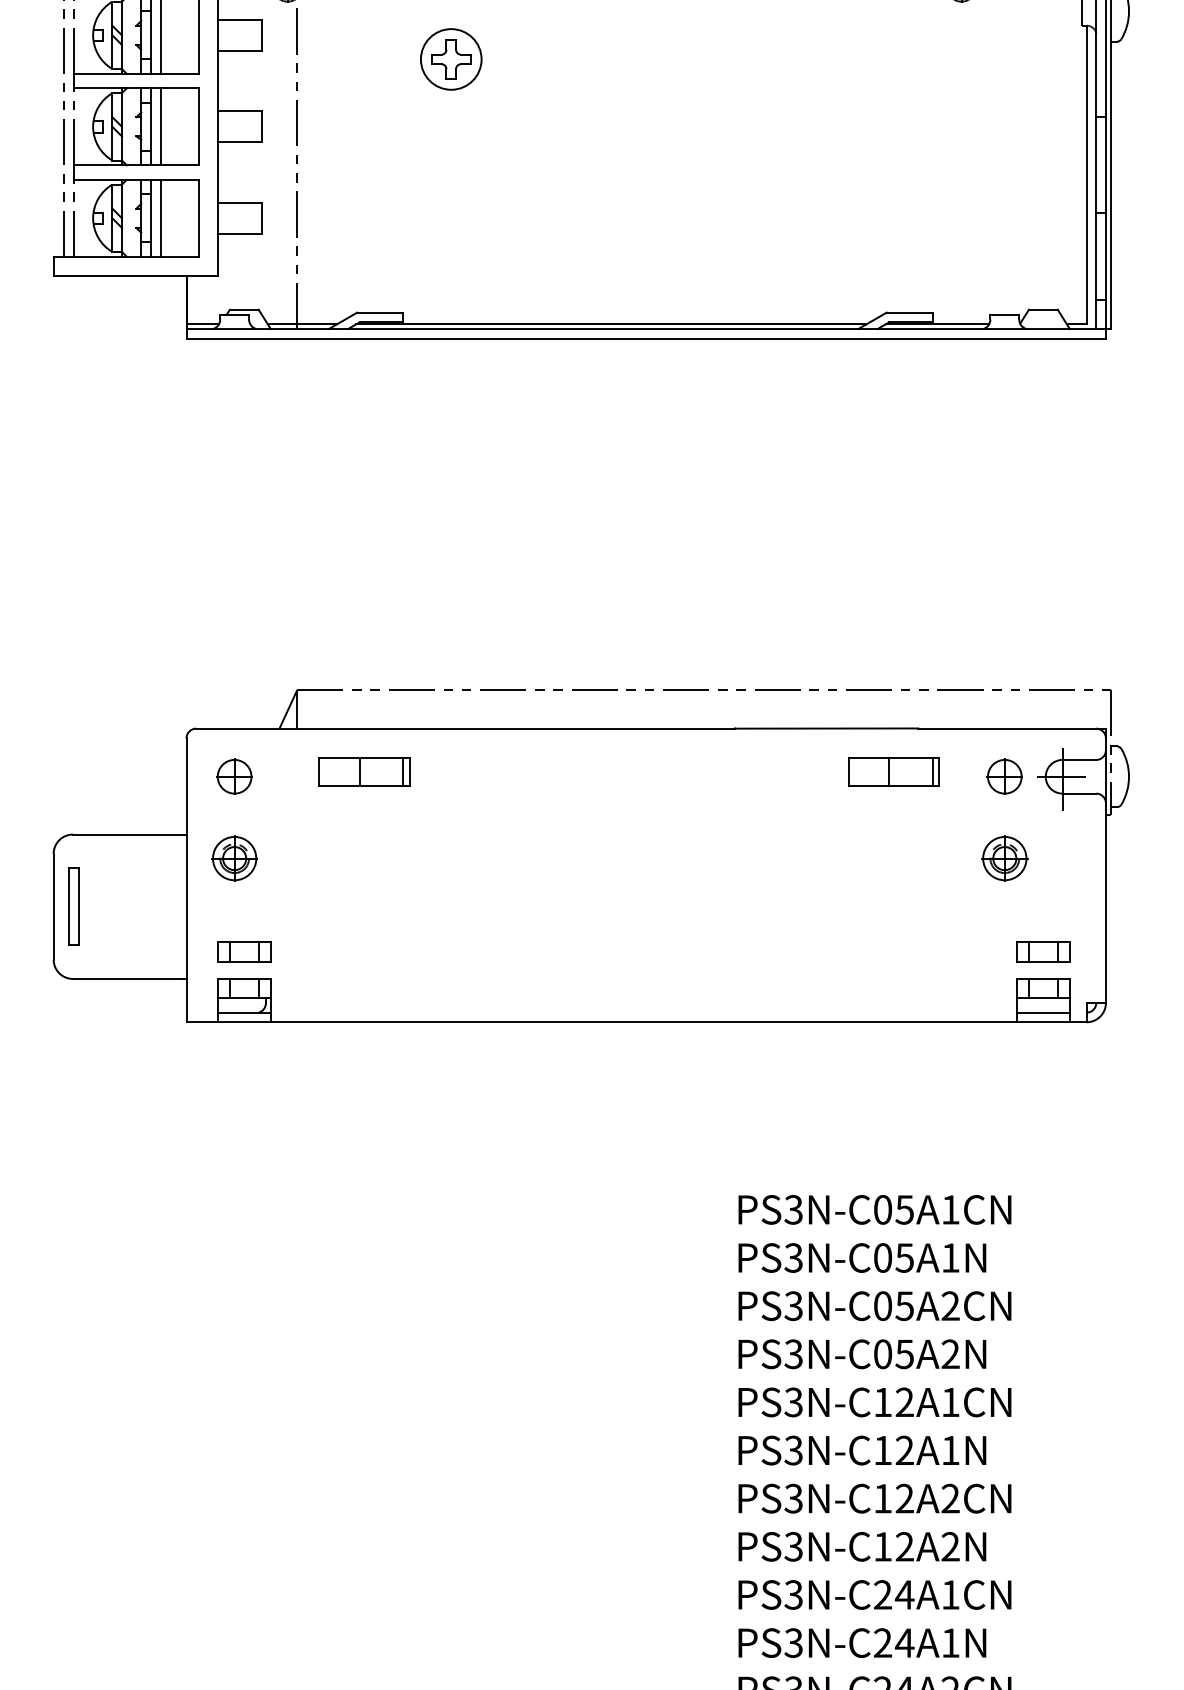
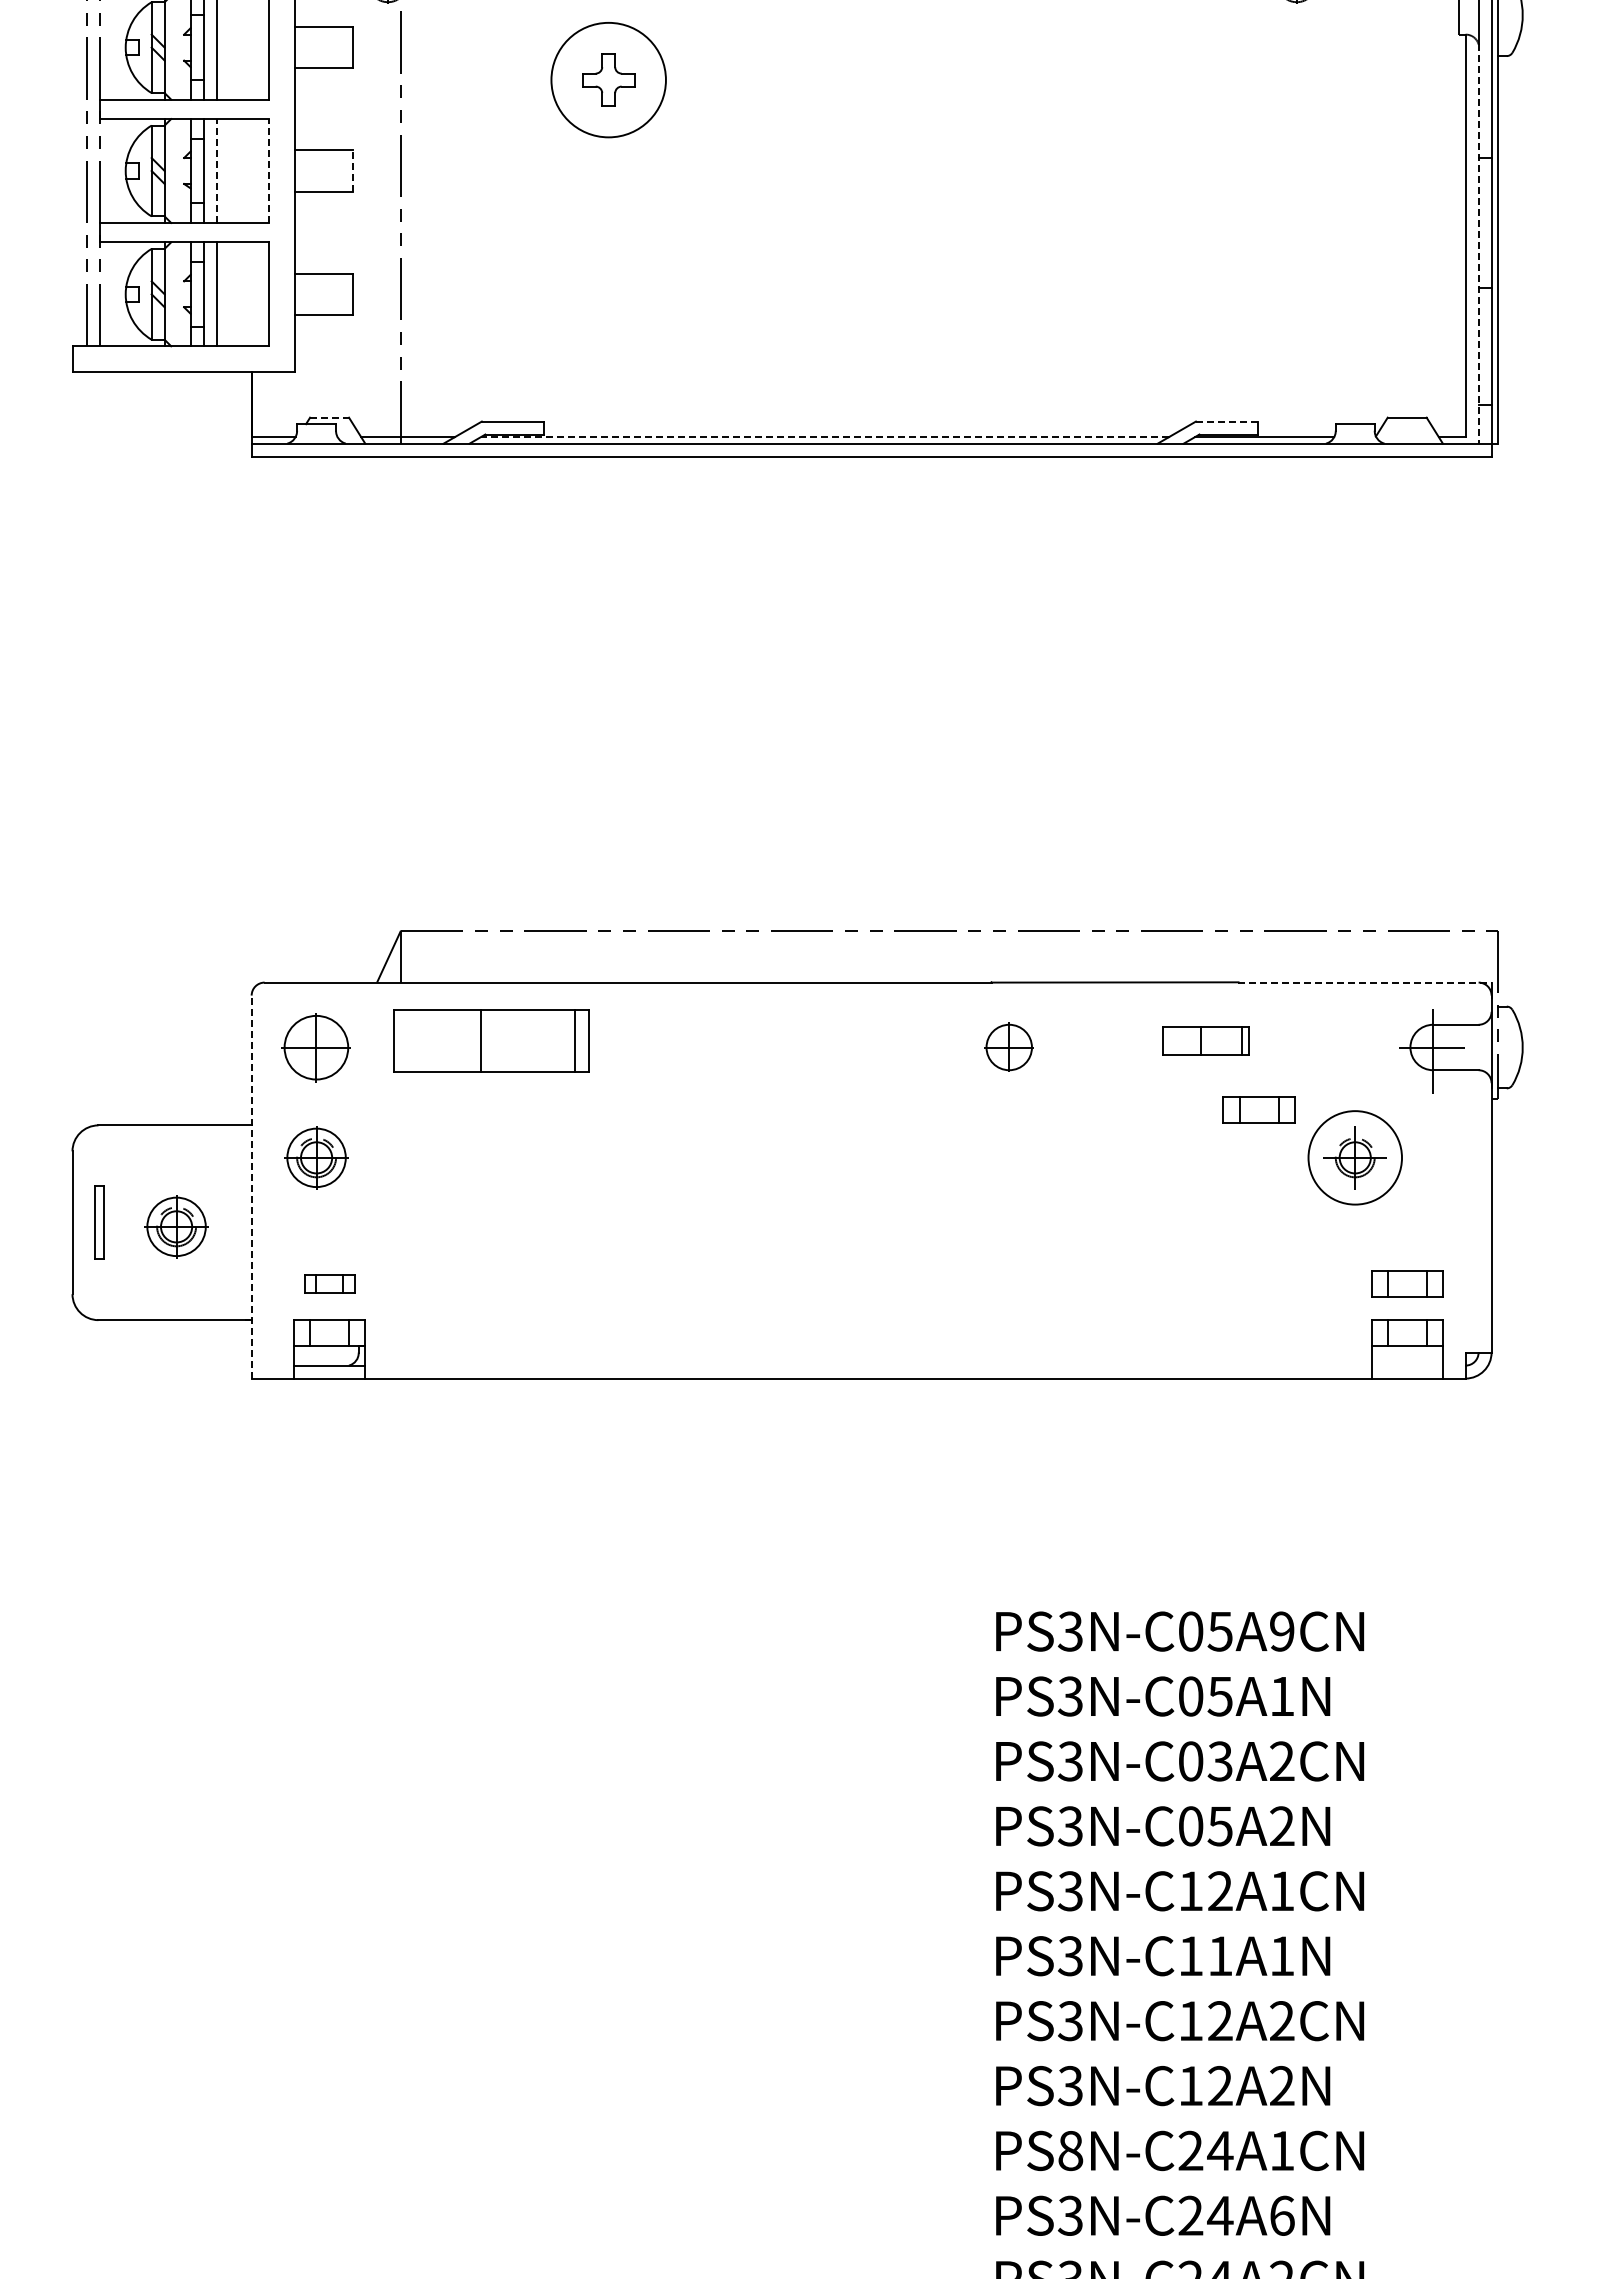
circle: (451, 59) -> (608, 80), size x1.4
line: (160, 127) -> (216, 171), solid -> dashed
line: (199, 127) -> (268, 171), solid -> dashed
line: (261, 127) -> (352, 171), solid -> dashed
line: (1096, 181) -> (1478, 244), solid -> dashed
line: (244, 309) -> (330, 417), solid -> dashed
line: (909, 312) -> (1226, 421), solid -> dashed
line: (611, 324) -> (824, 437), solid -> dashed
line: (1012, 728) -> (1365, 982), solid -> dashed
part: (364, 771) -> (491, 1040), size x1.6
part: (893, 771) -> (1205, 1040), size x0.7
part: (234, 776) -> (316, 1046), size x1.4
part: (1004, 776) -> (1008, 1046), moved
part: (933, 822) -> (1259, 1109), added
circle: (1005, 858) -> (1355, 1157), size x1.6
line: (186, 880) -> (251, 1187), solid -> dashed
part: (73, 906) -> (99, 1222), size x0.7
part: (130, 909) -> (176, 1226), added
part: (244, 951) -> (329, 1283), size x0.7
line: (1042, 1012) -> (1406, 1365), removed
text: (950, 1209) -> (1282, 1631), PS3N-C05A1CN -> PS3N-C05A9CN
text: (904, 1306) -> (1219, 1761), PS3N-C05A2CN -> PS3N-C03A2CN
text: (904, 1450) -> (1220, 1955), PS3N-C12A1N -> PS3N-C11A1N
text: (793, 1594) -> (1070, 2150), PS3N-C24A1CN -> PS8N-C24A1CN
text: (950, 1642) -> (1282, 2215), PS3N-C24A1N -> PS3N-C24A6N

